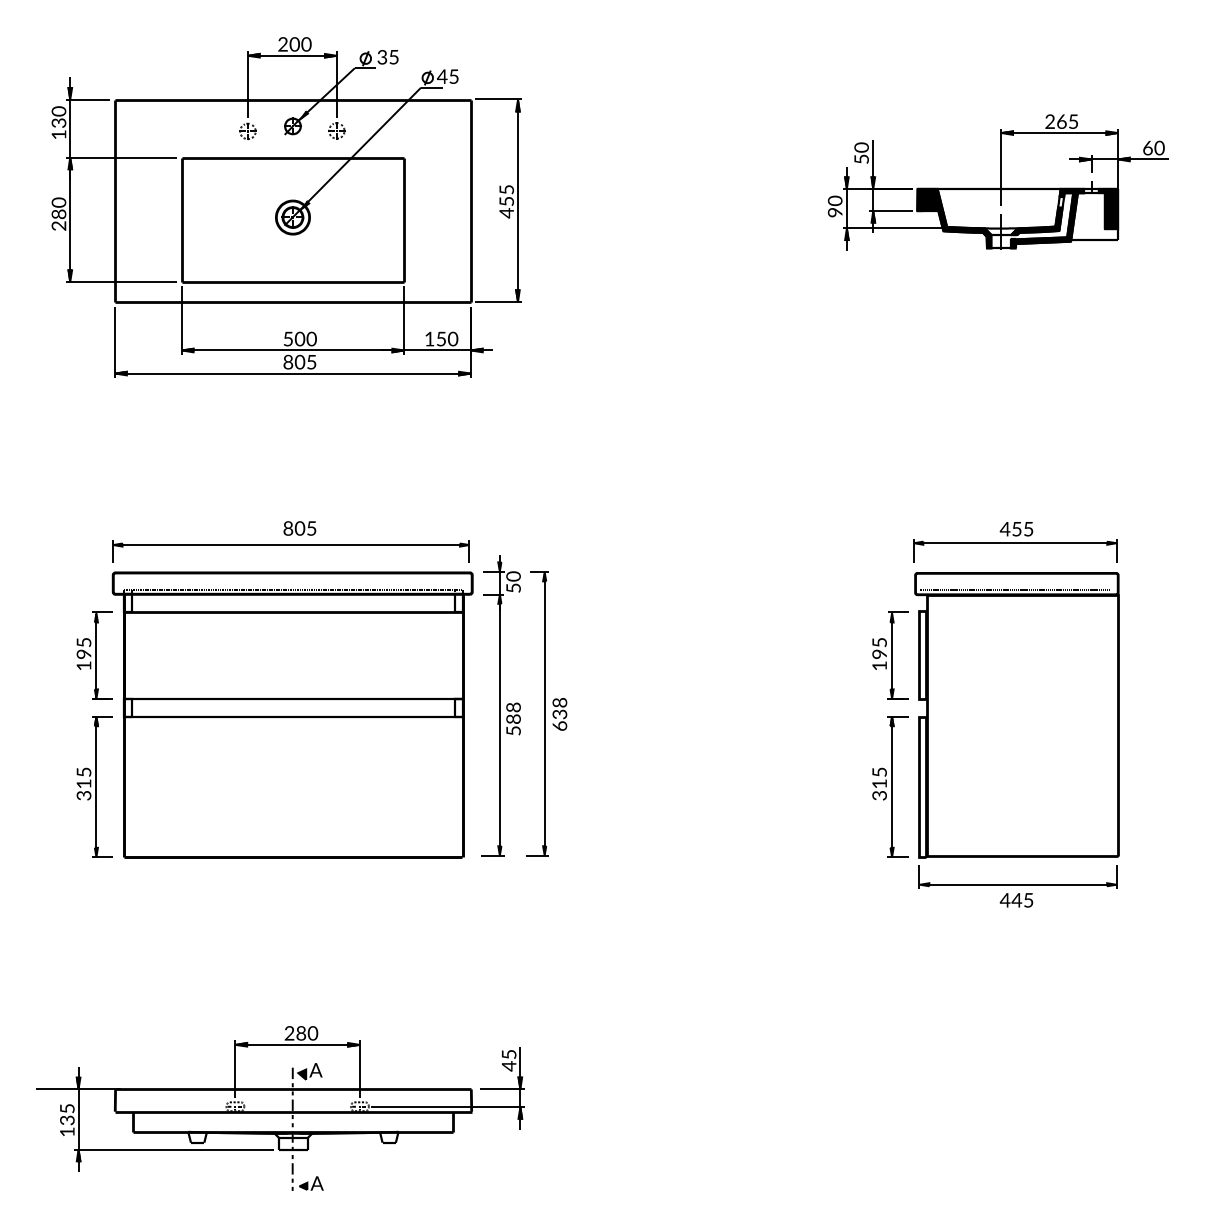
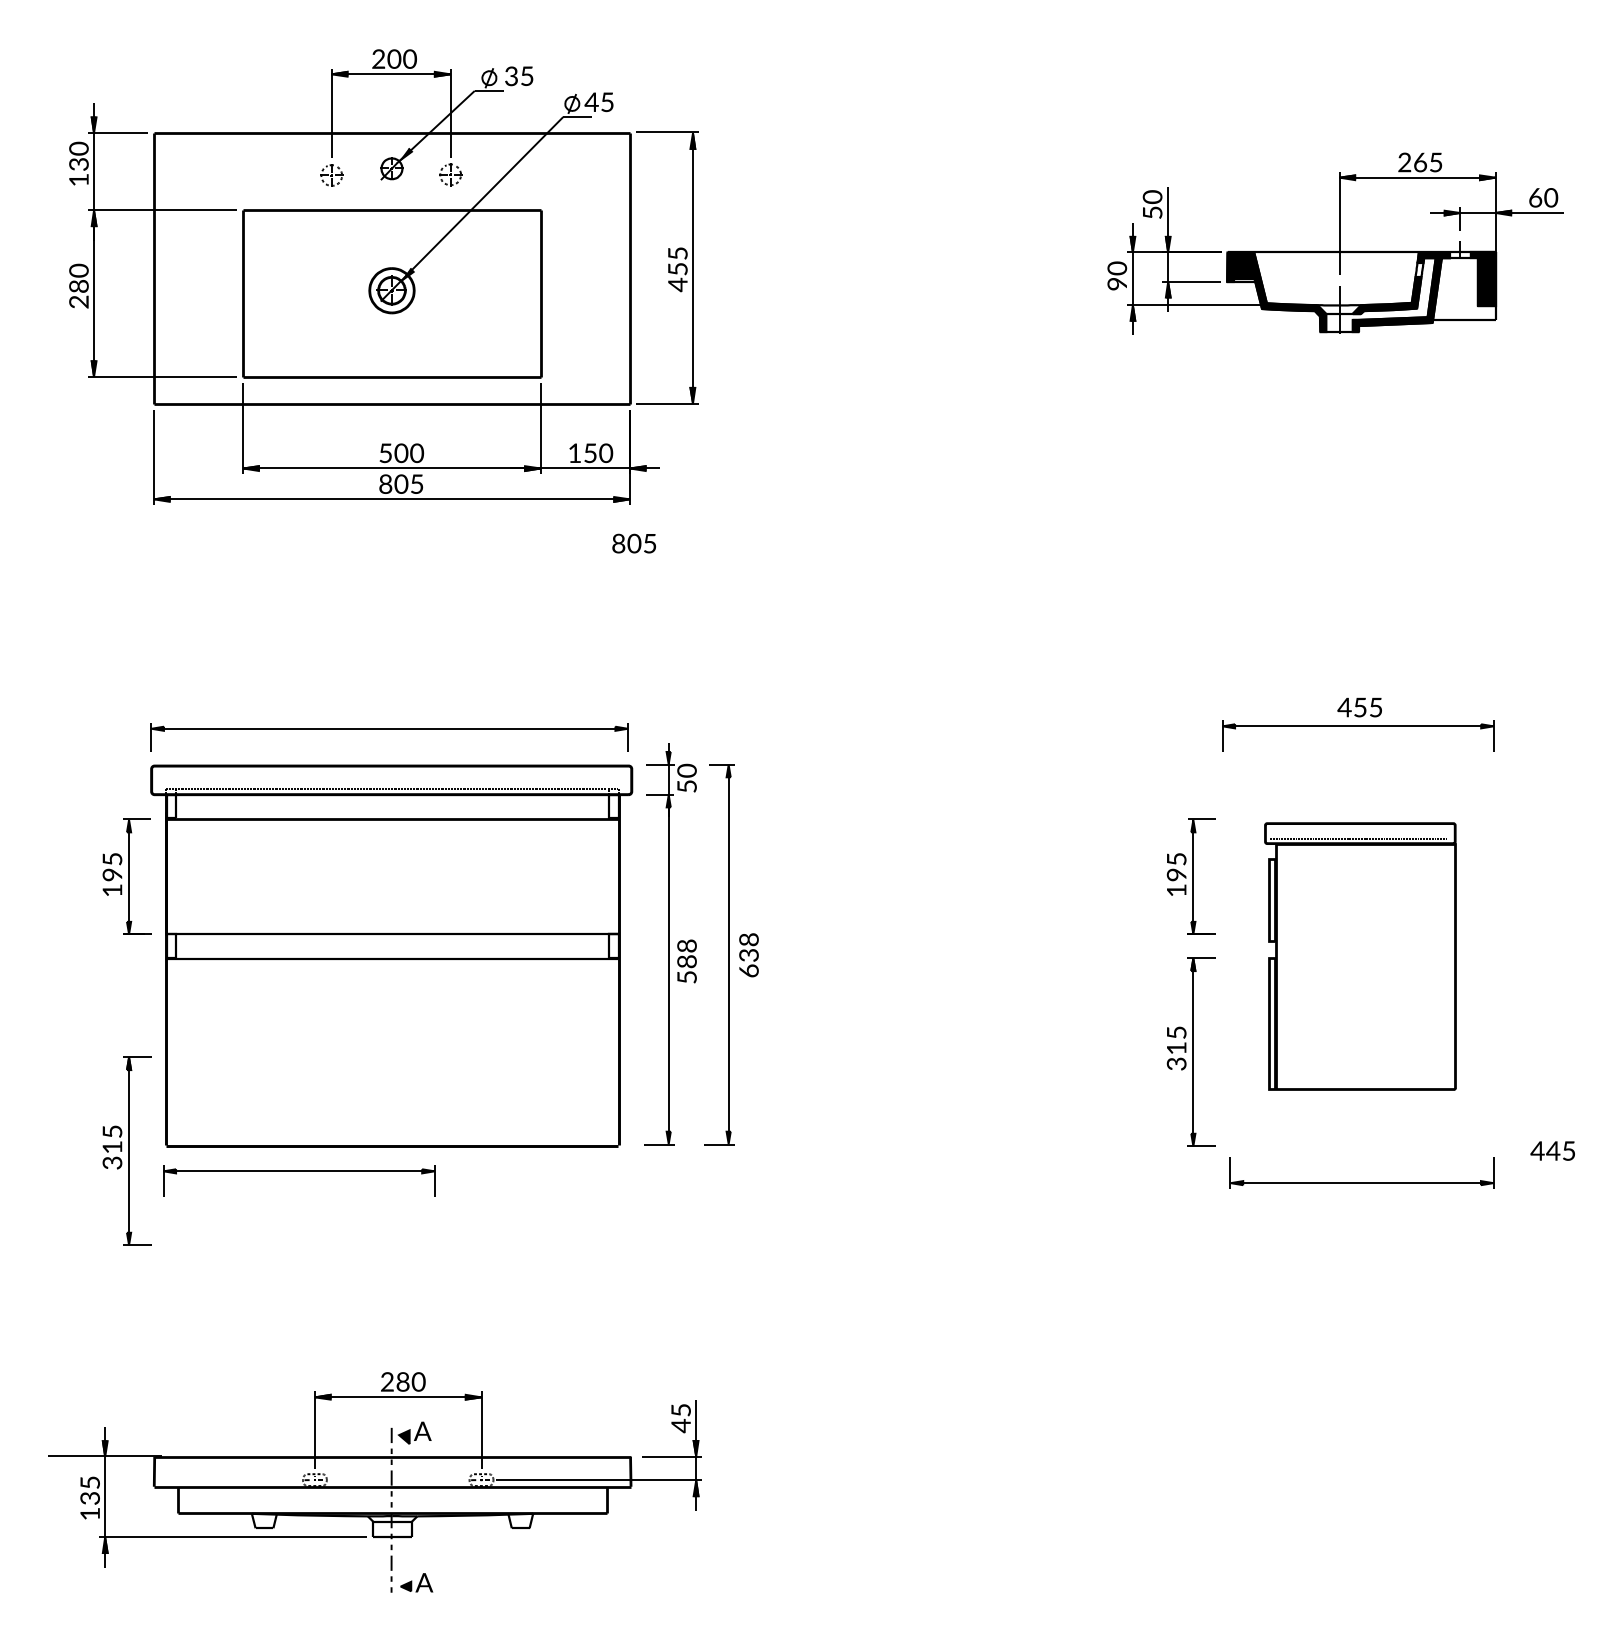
text: (299, 528) -> (633, 543), moved
part: (1017, 715) -> (1360, 956), size x0.7
part: (94, 786) -> (126, 1150), moved
part: (223, 876) -> (299, 1171), added
text: (1016, 899) -> (1552, 1150), moved

